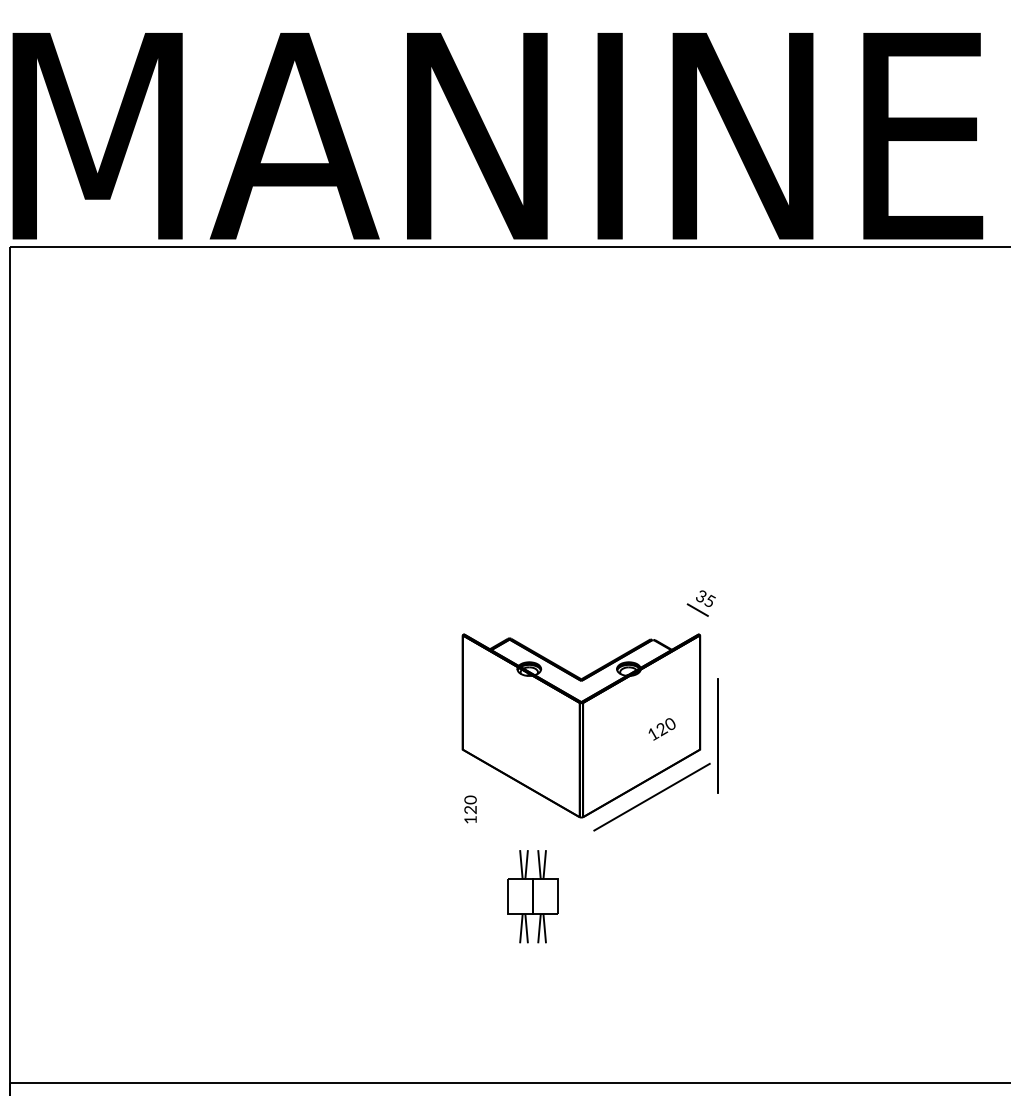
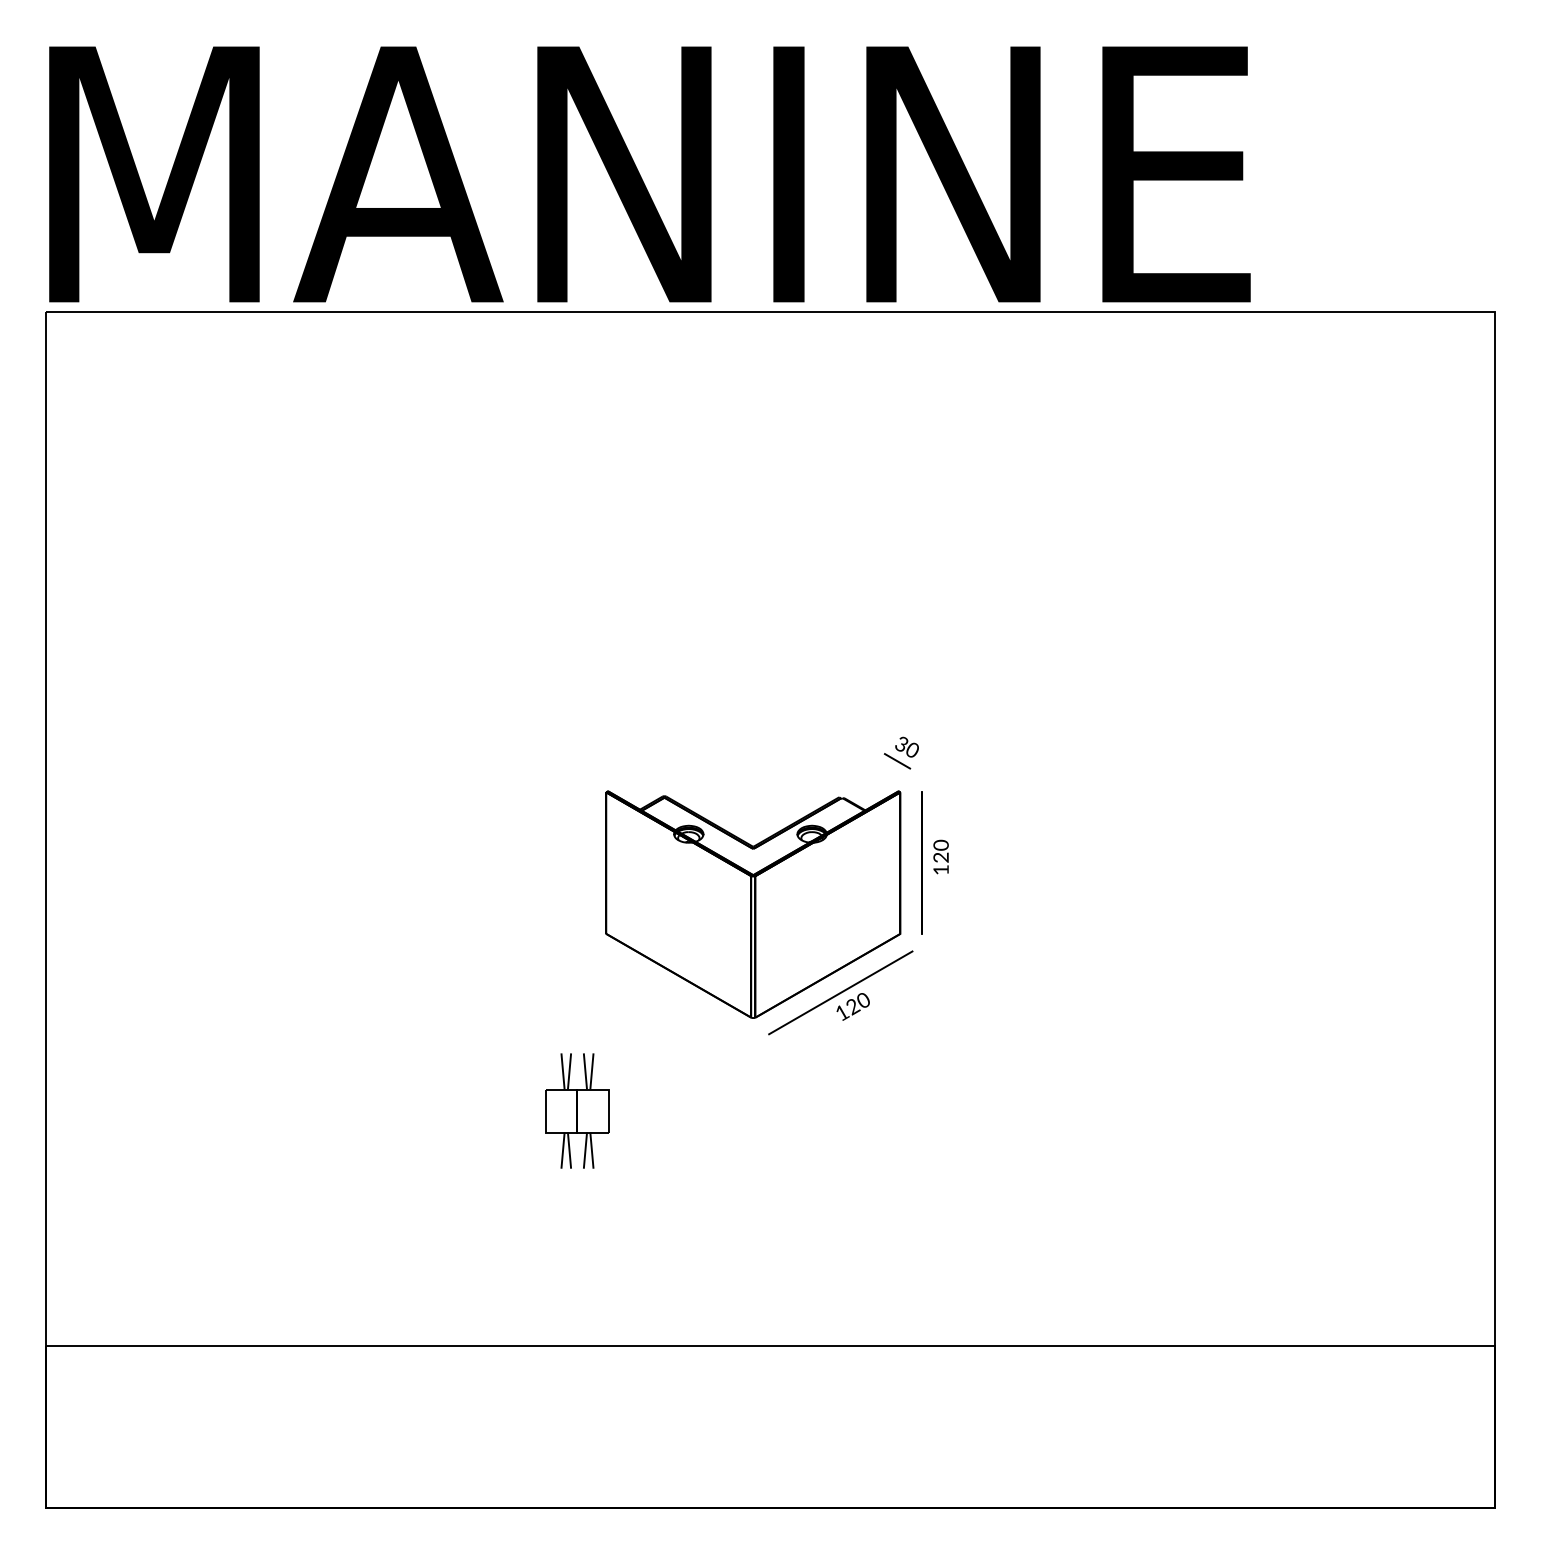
text: (709, 600) -> (912, 749), 35 -> 30
text: (661, 729) -> (852, 1006), moved
line: (717, 735) -> (921, 862), moved
text: (470, 809) -> (940, 856), moved
part: (533, 896) -> (577, 1110), moved

